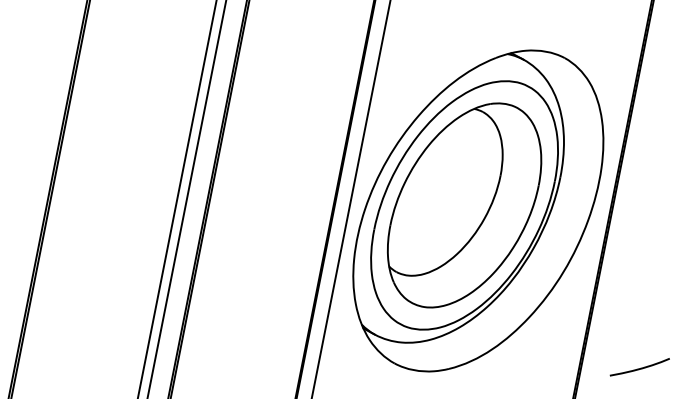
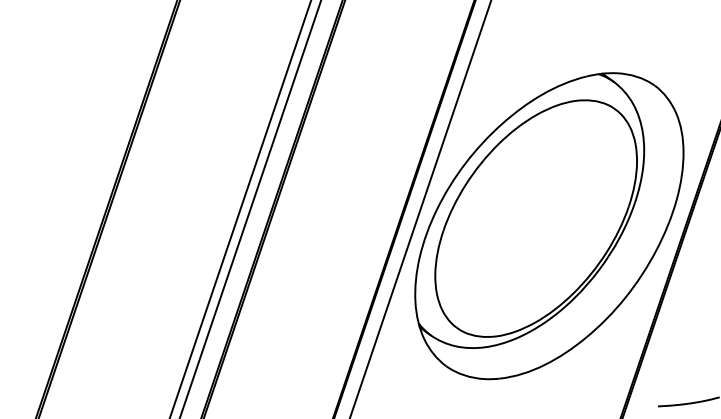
part: (463, 205) -> (535, 218), removed

